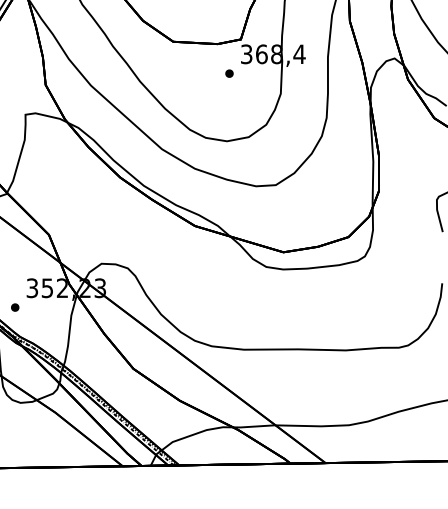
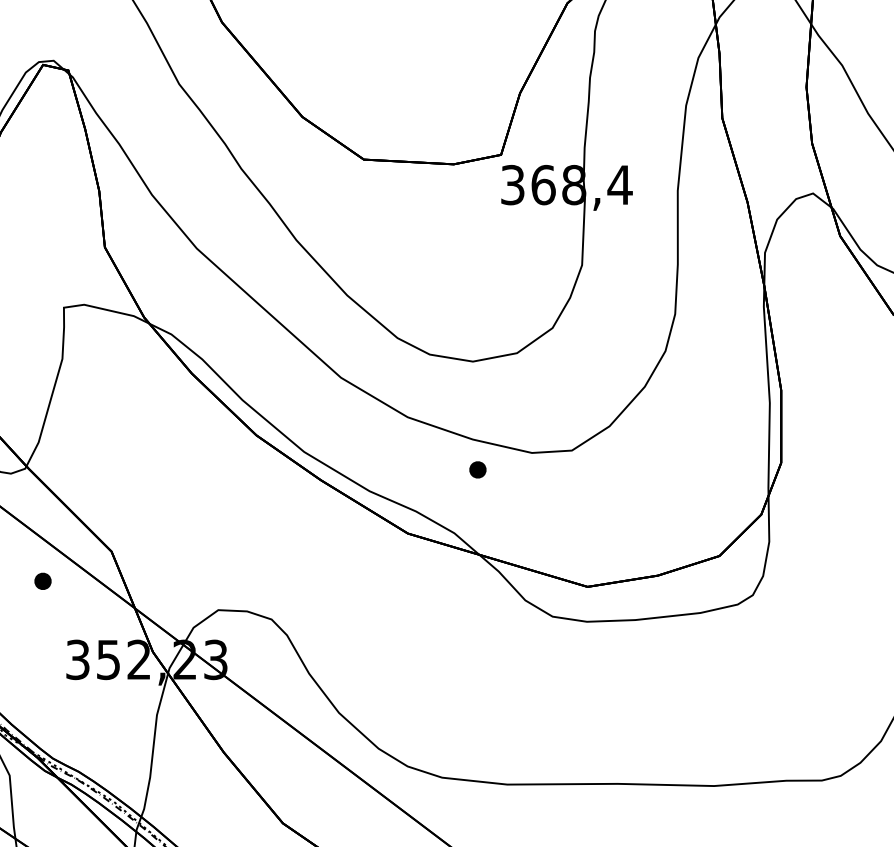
part: (229, 73) -> (477, 469), moved
part: (15, 307) -> (43, 581), moved

